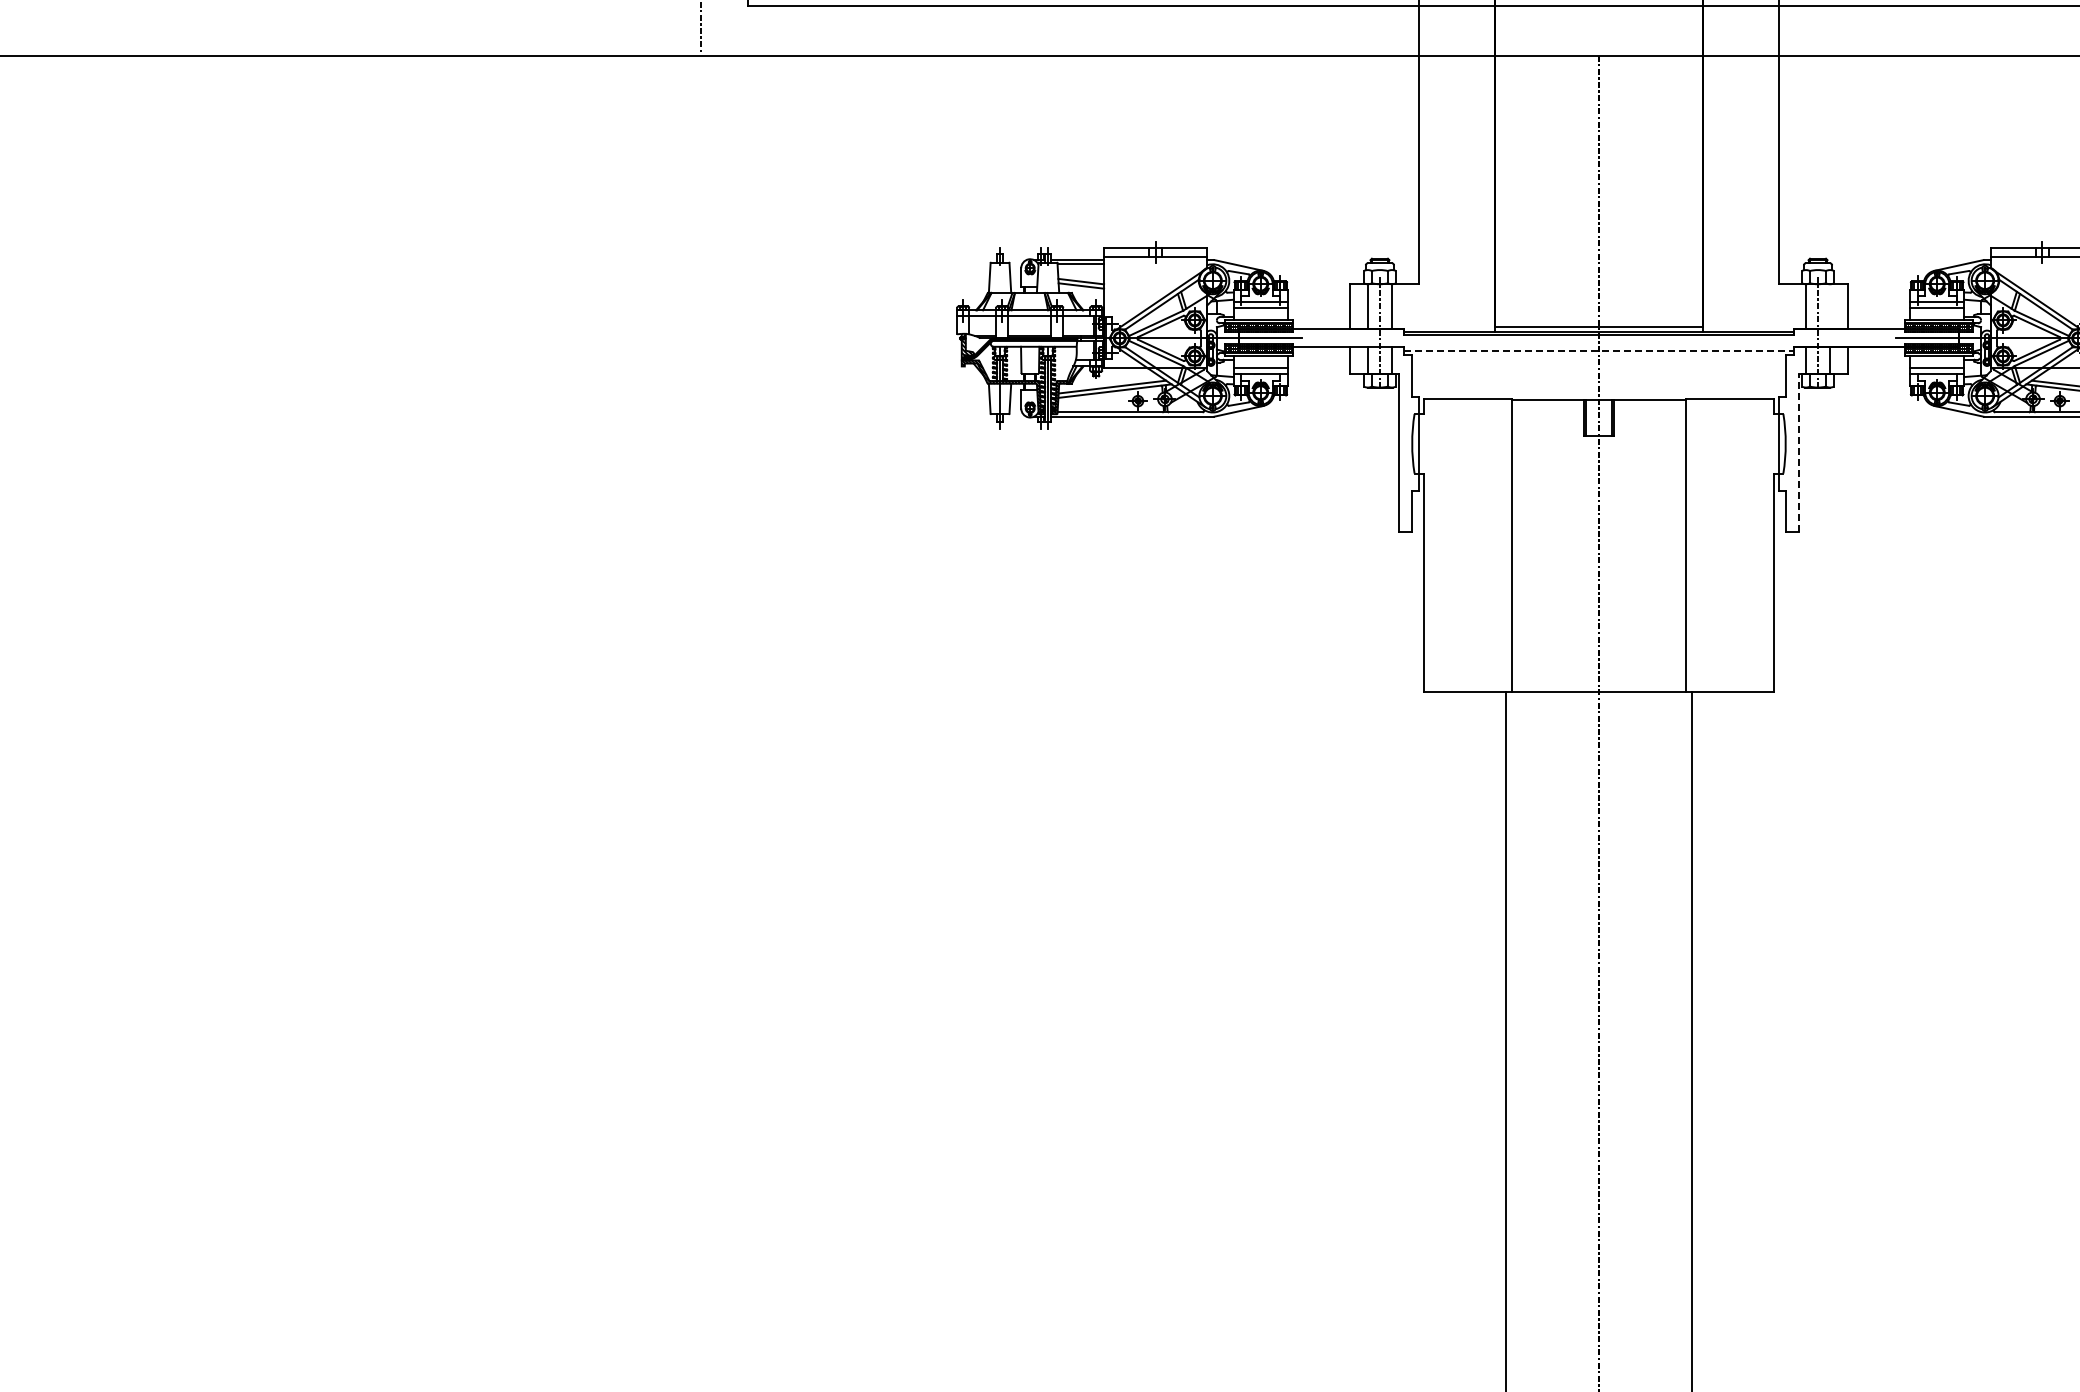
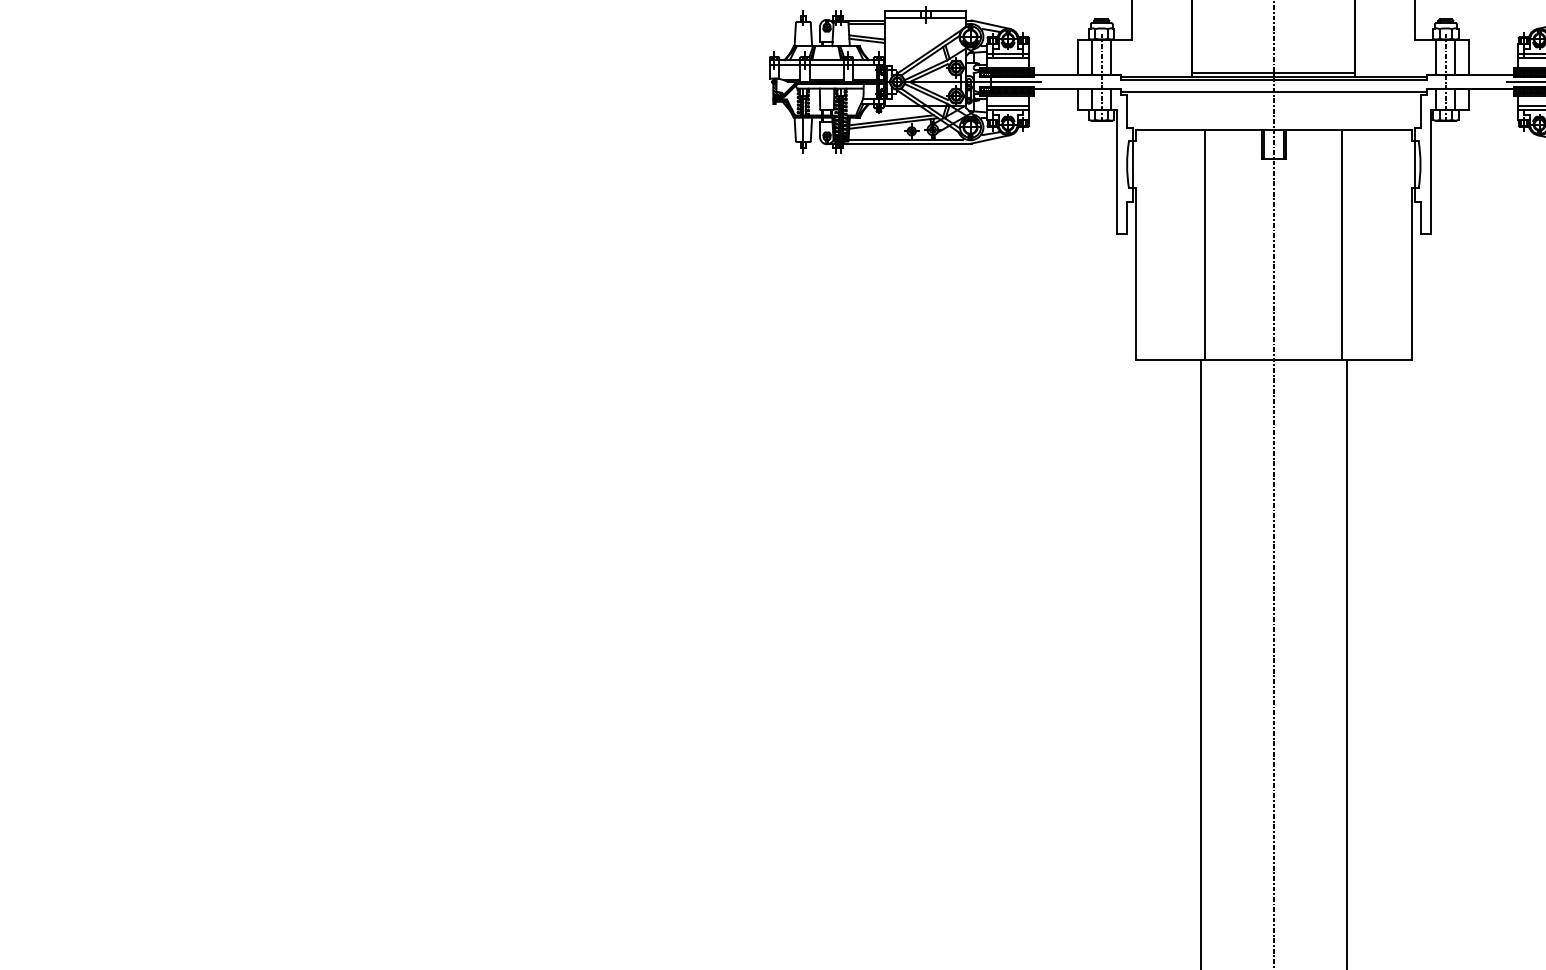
line: (1830, 306) -> (1455, 56), added
line: (1598, 350) -> (1273, 91), dashed -> solid
line: (1799, 453) -> (1431, 172), dashed -> solid

